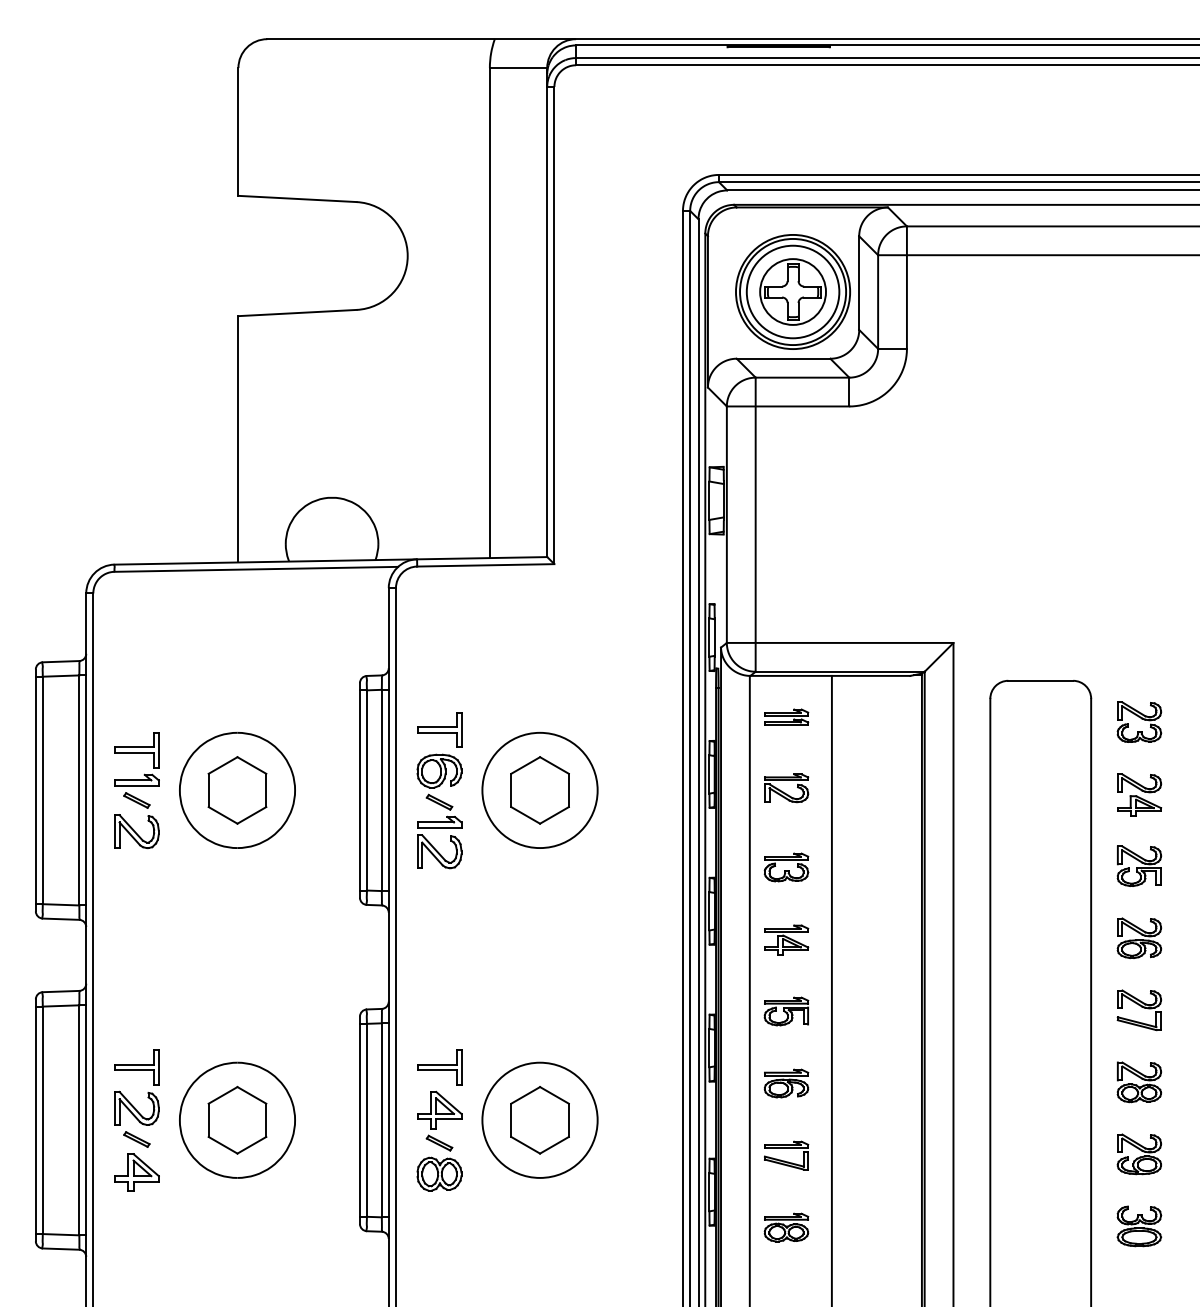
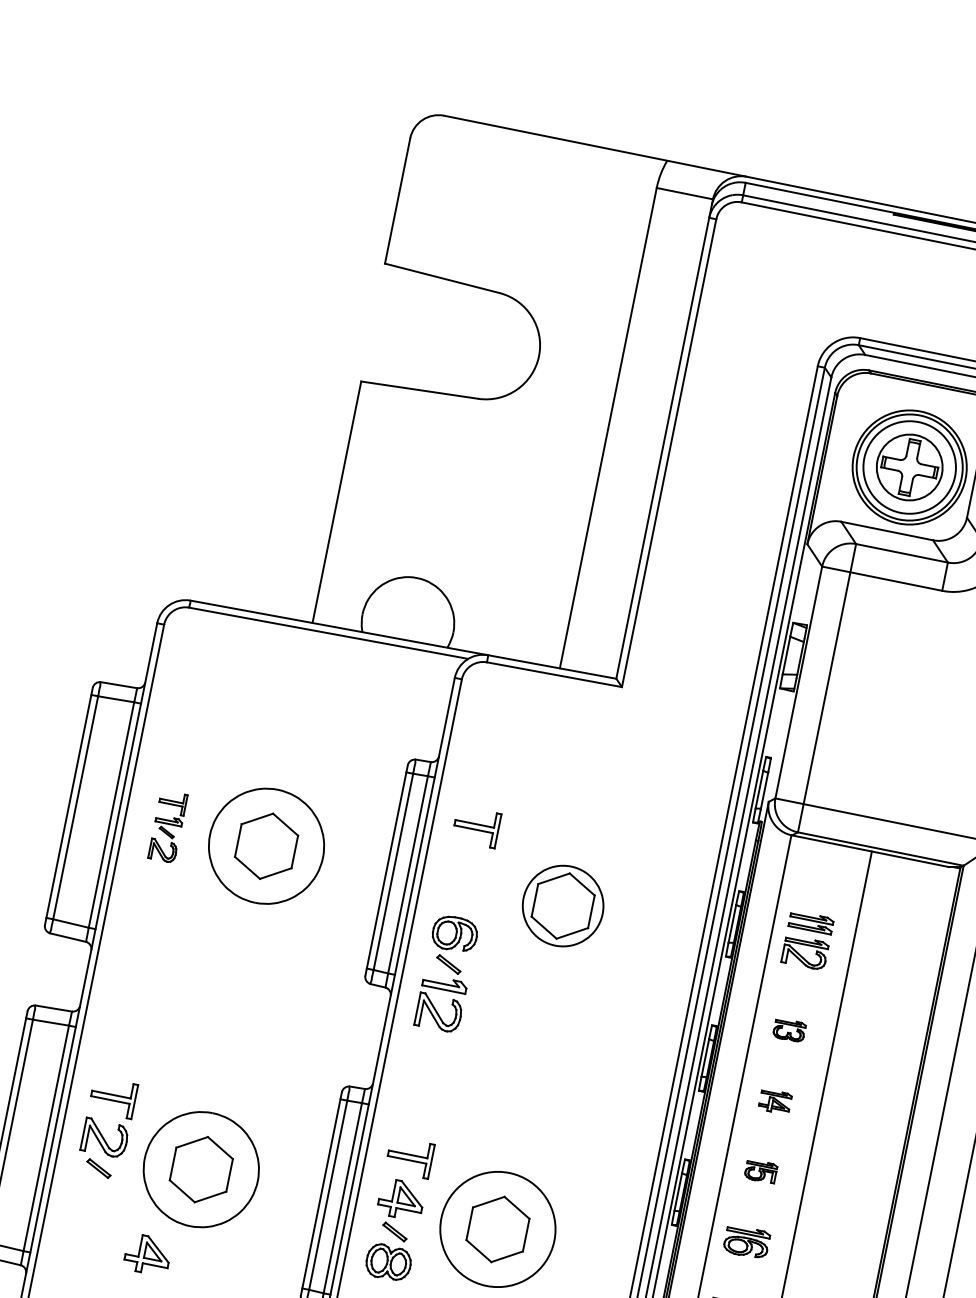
part: (786, 716) -> (811, 921), moved
part: (136, 790) -> (167, 826), size x0.6
circle: (539, 790) -> (562, 906), size x0.7
part: (439, 811) -> (446, 973), moved
part: (786, 867) -> (789, 1030), size x0.7
part: (786, 939) -> (775, 1100), size x0.7
part: (786, 1011) -> (761, 1171), size x0.7
part: (136, 1172) -> (147, 1254), moved

